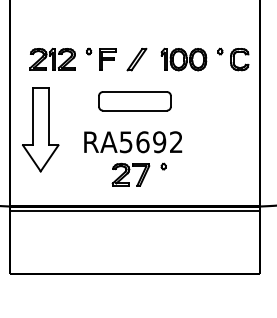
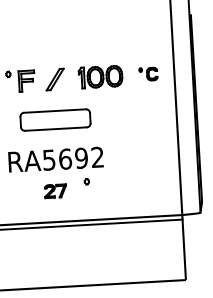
part: (233, 59) -> (148, 74), size x0.6
part: (130, 174) -> (55, 191), size x0.6

